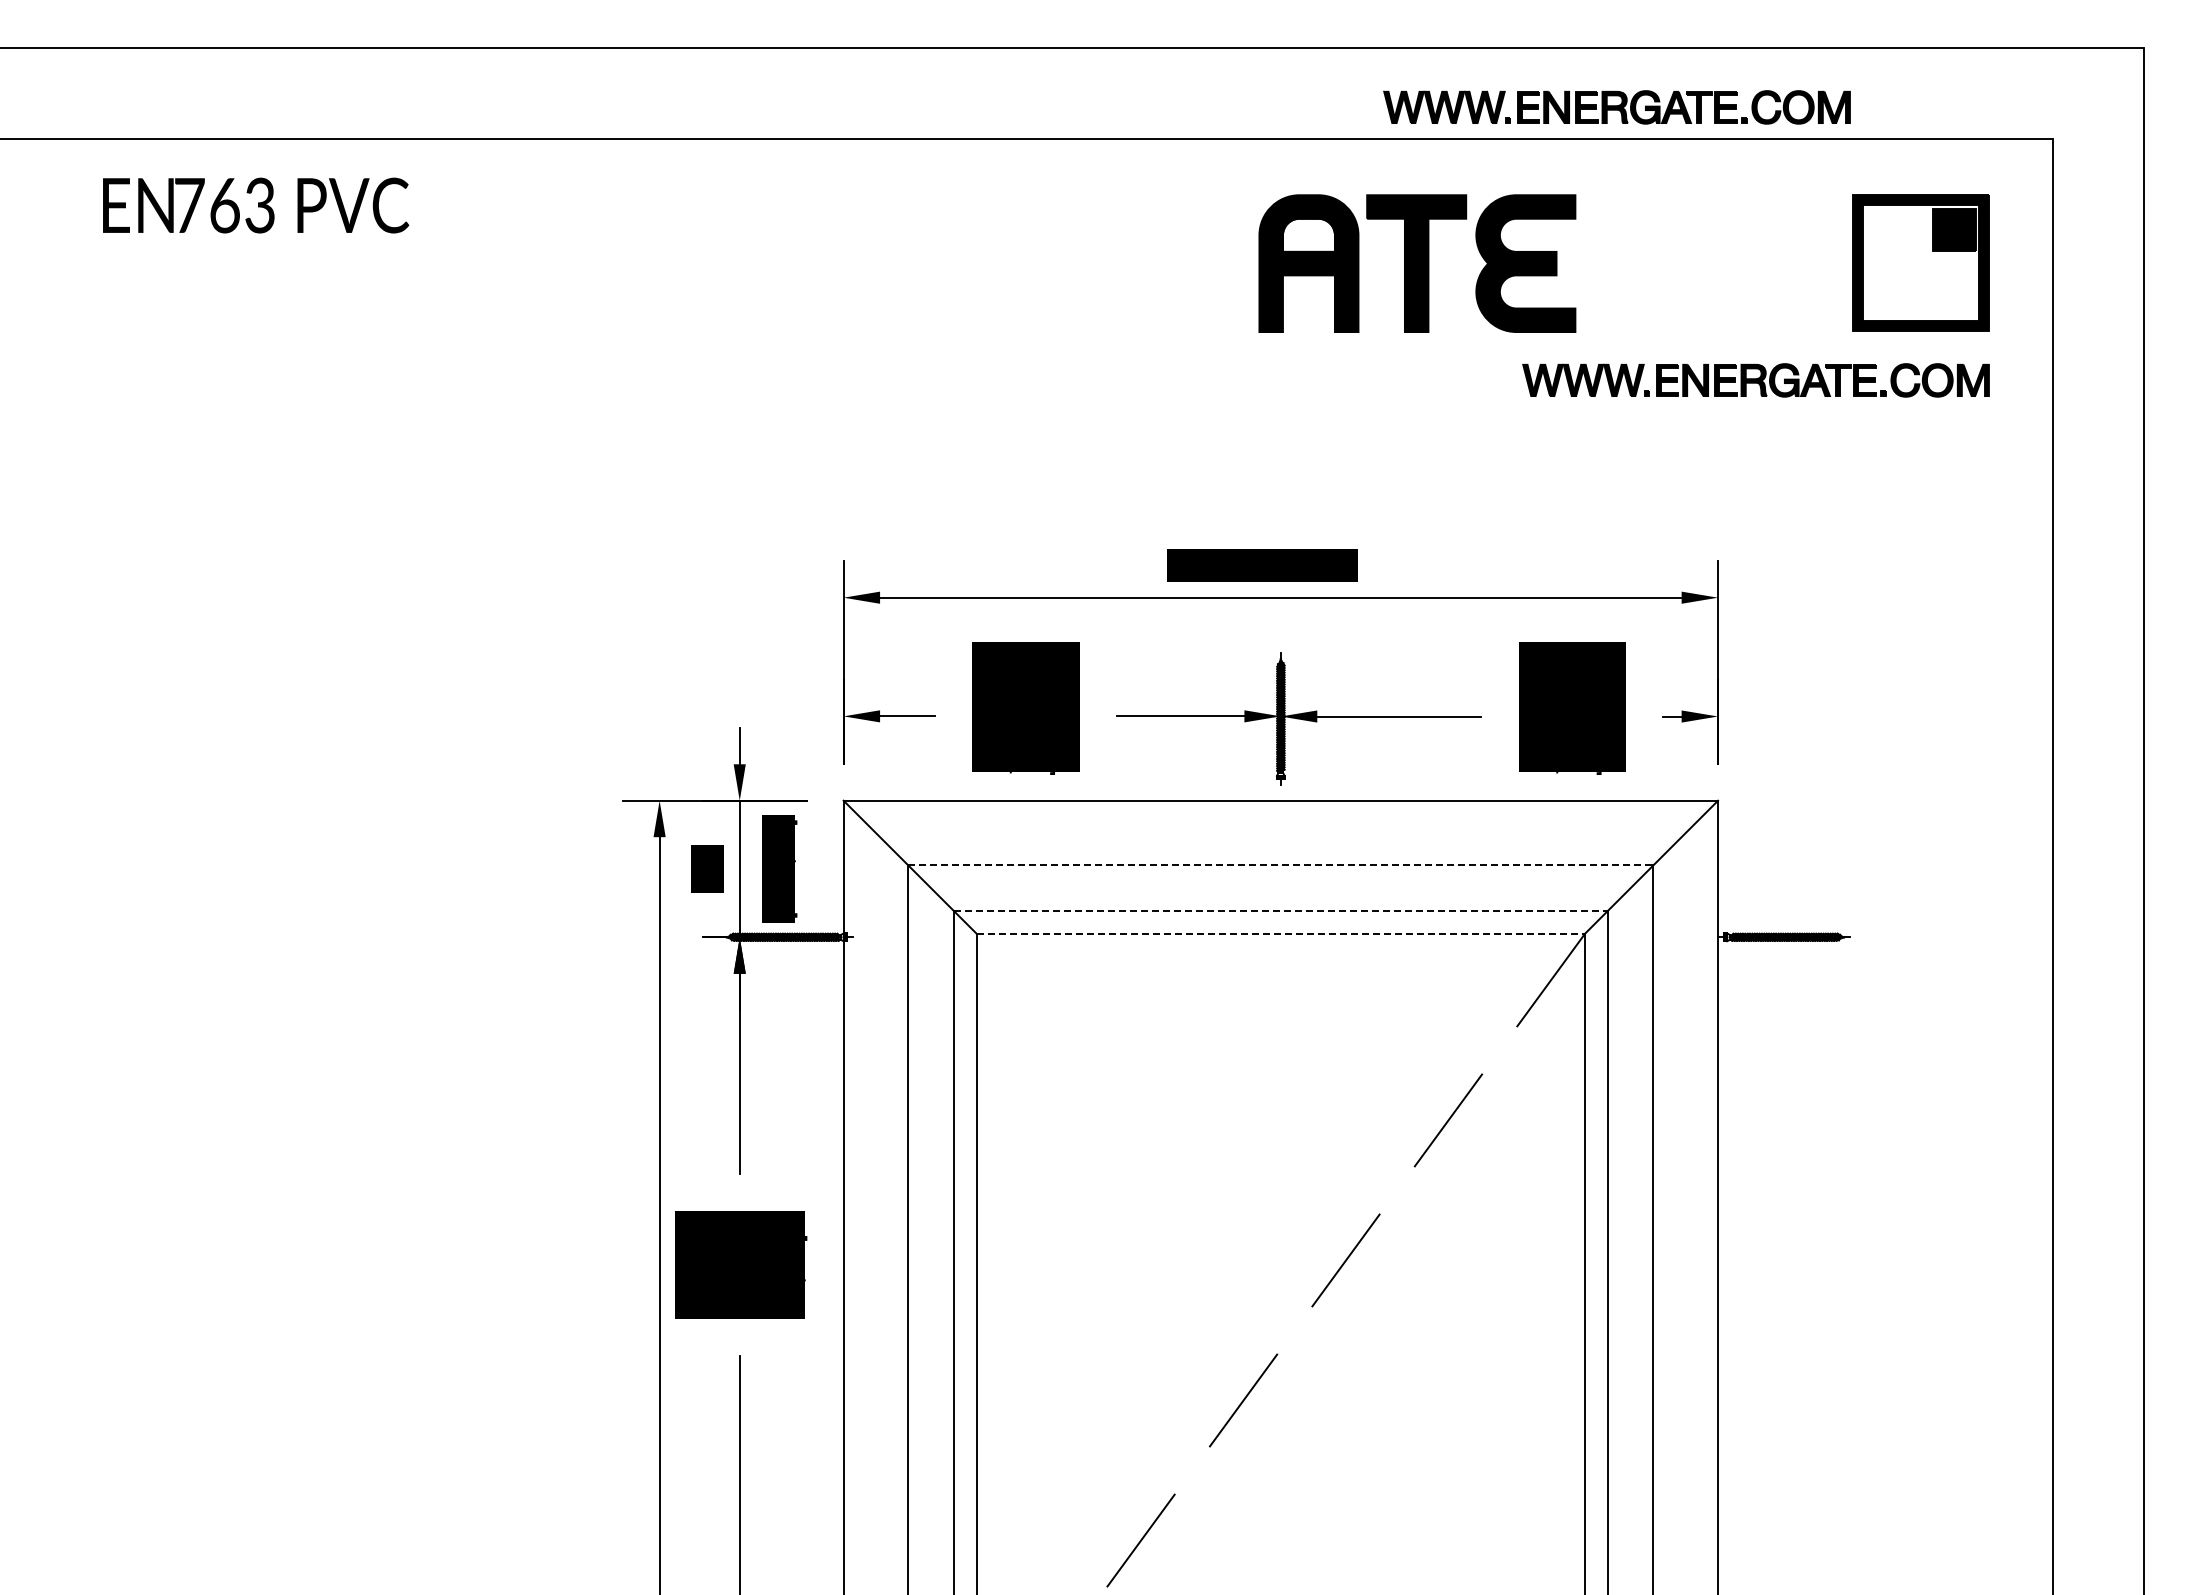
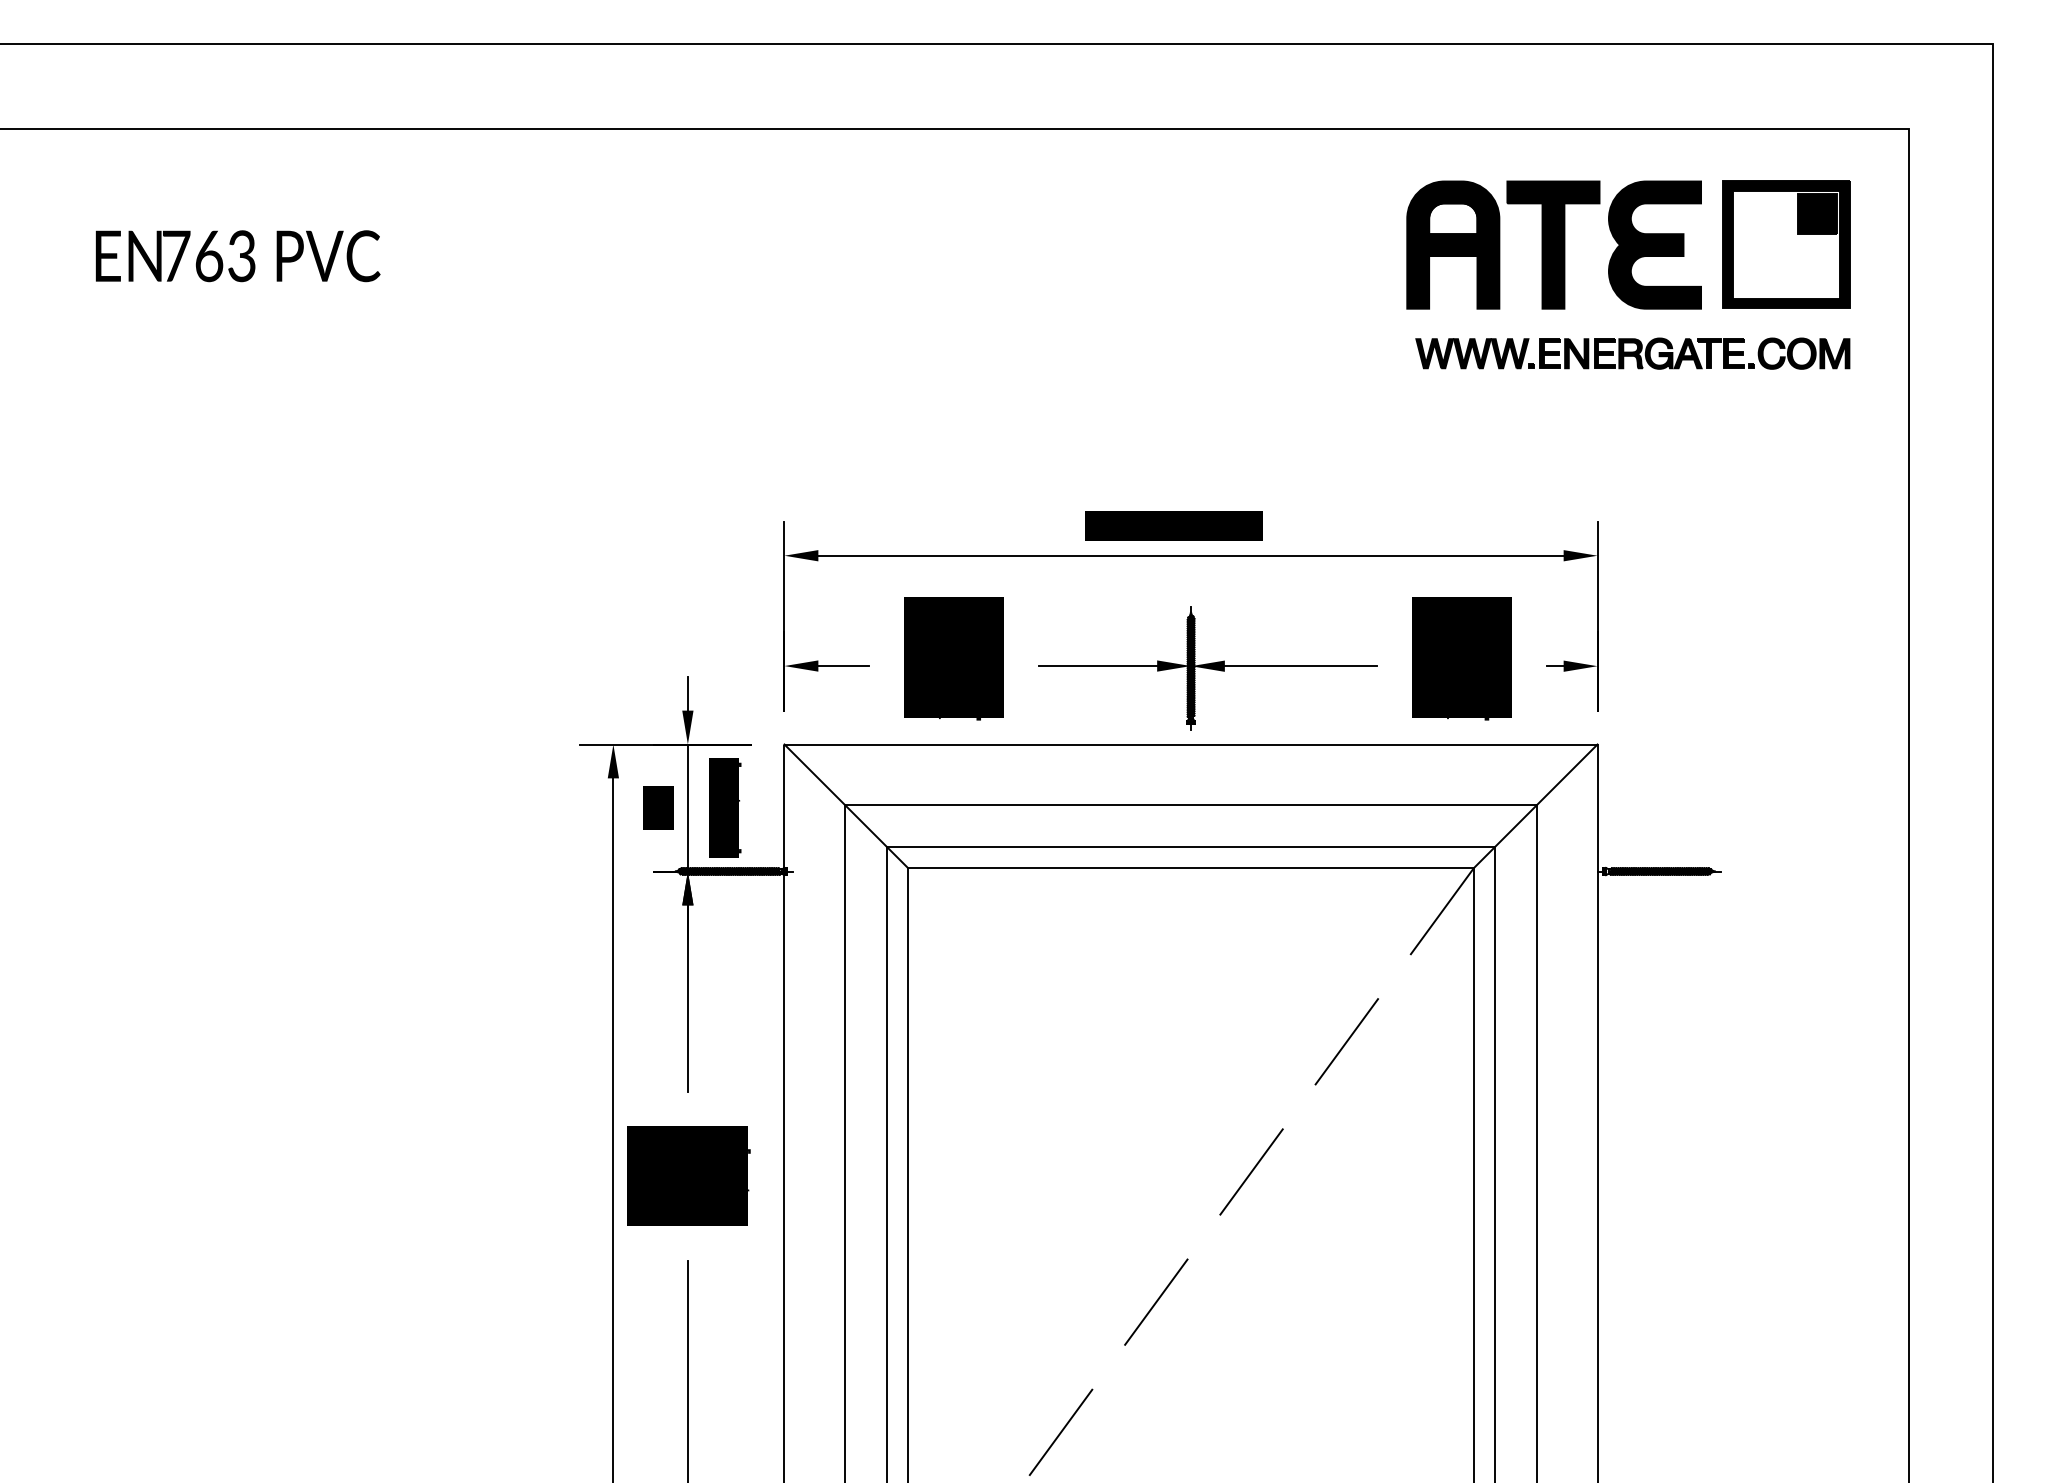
part: (1616, 107) -> (1503, 99), removed
text: (256, 205) -> (238, 256), moved
part: (1417, 263) -> (1554, 244), moved
line: (1280, 865) -> (1190, 804), dashed -> solid
line: (1280, 910) -> (1190, 846), dashed -> solid
line: (1281, 933) -> (1191, 867), dashed -> solid

